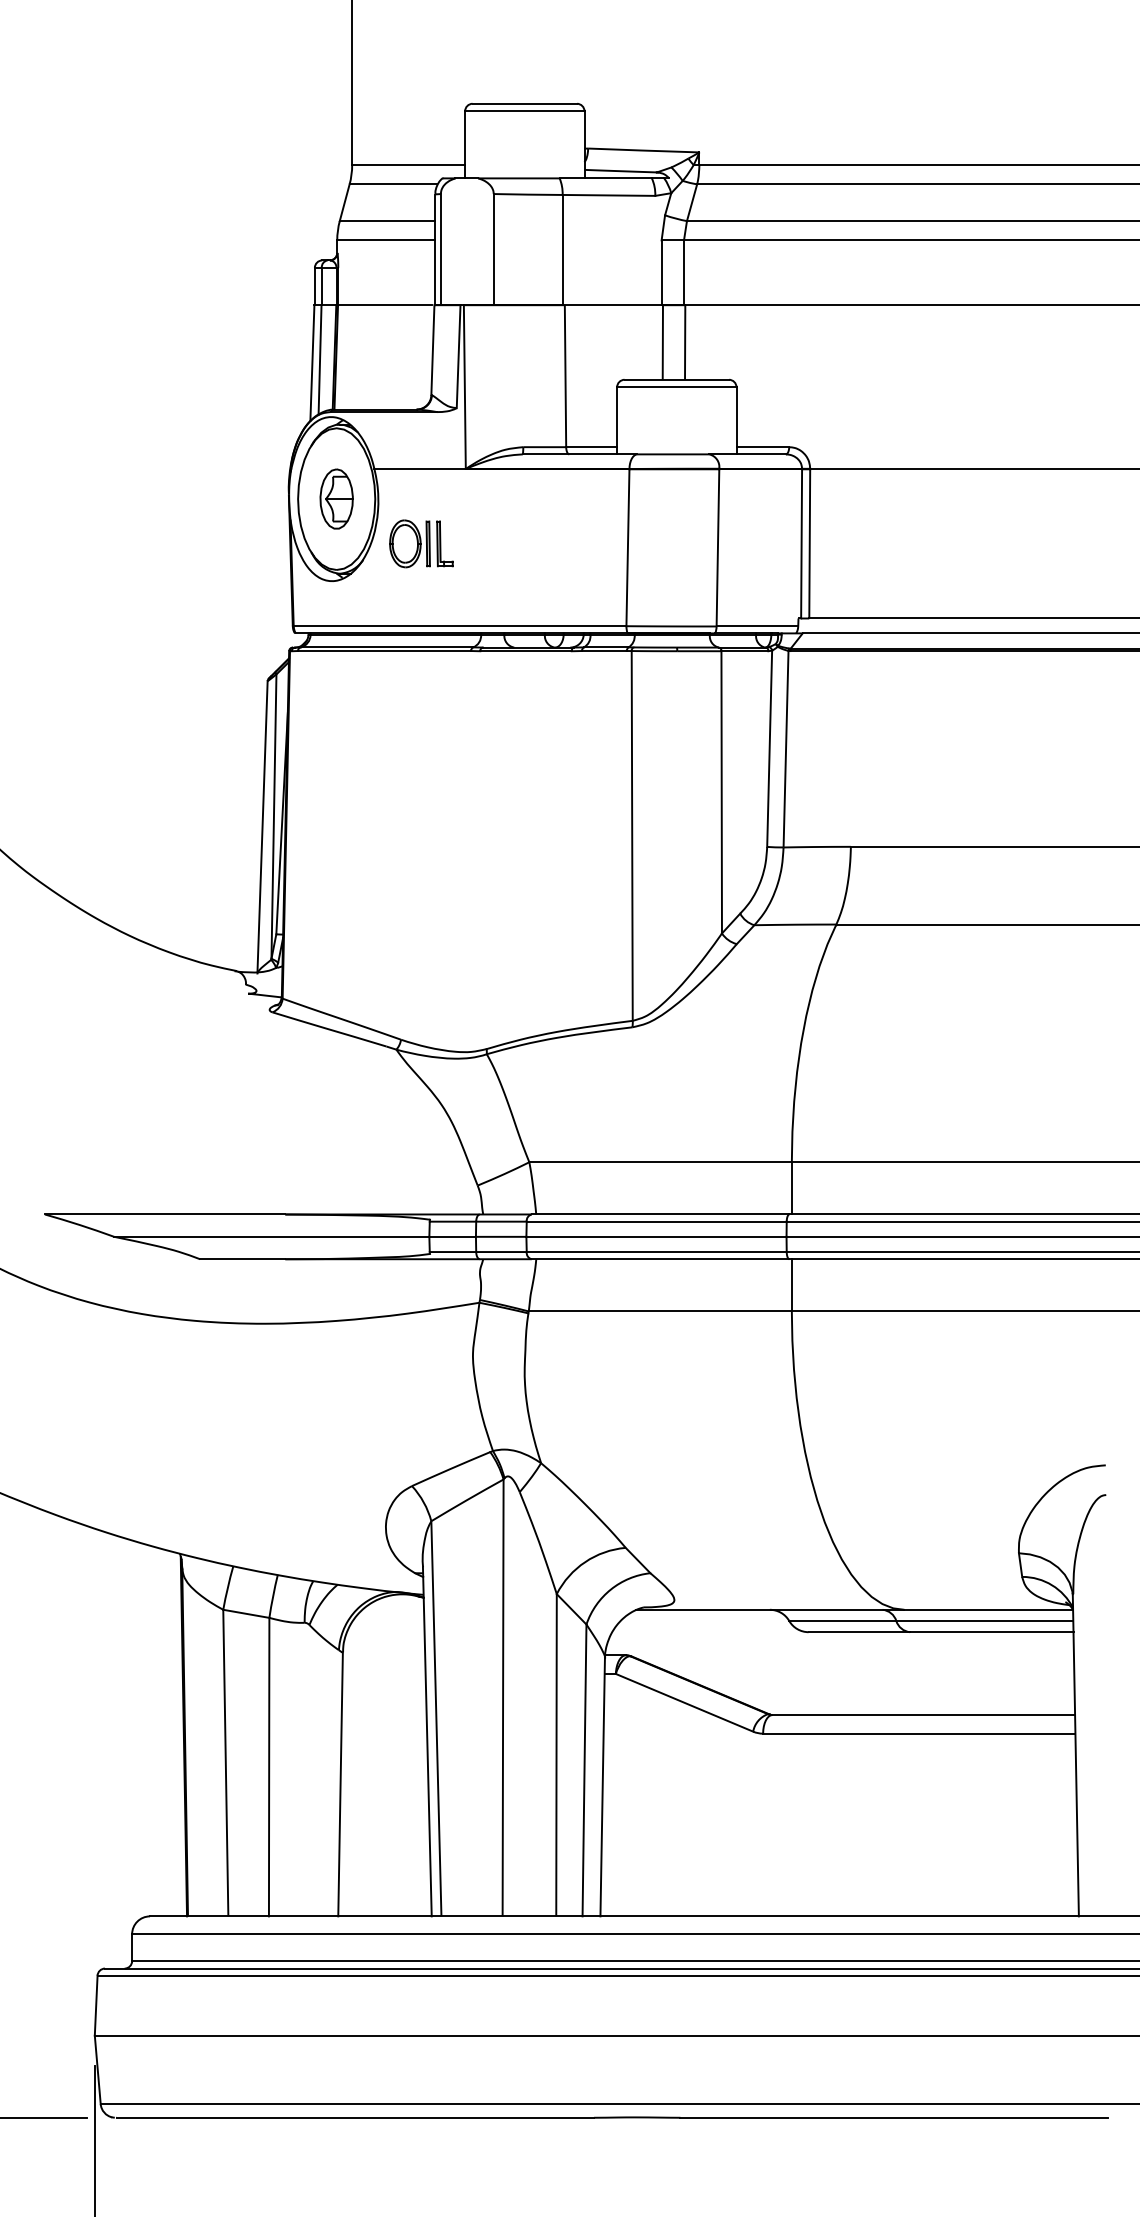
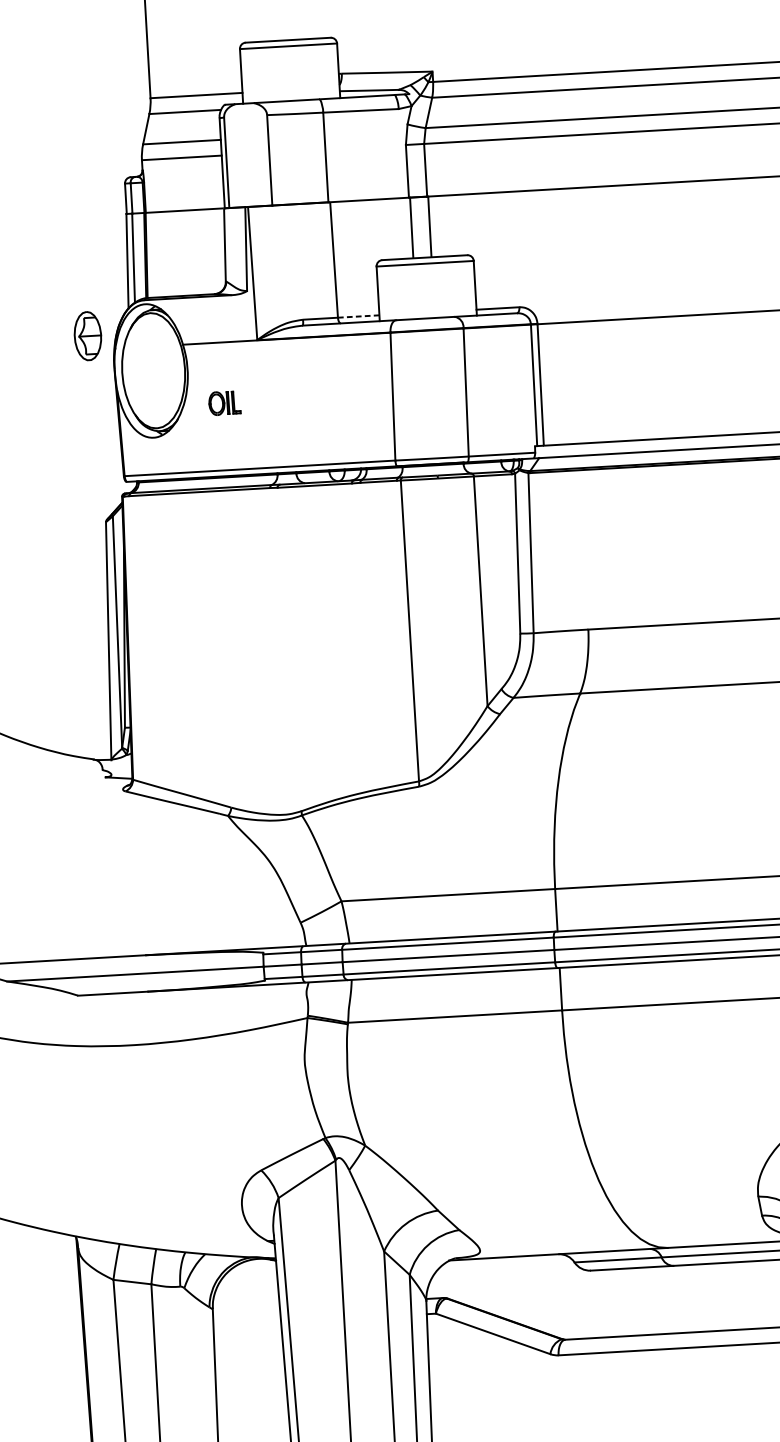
line: (592, 447) -> (359, 316), solid -> dashed
part: (336, 498) -> (87, 335), moved
part: (421, 543) -> (224, 402), size x0.6

